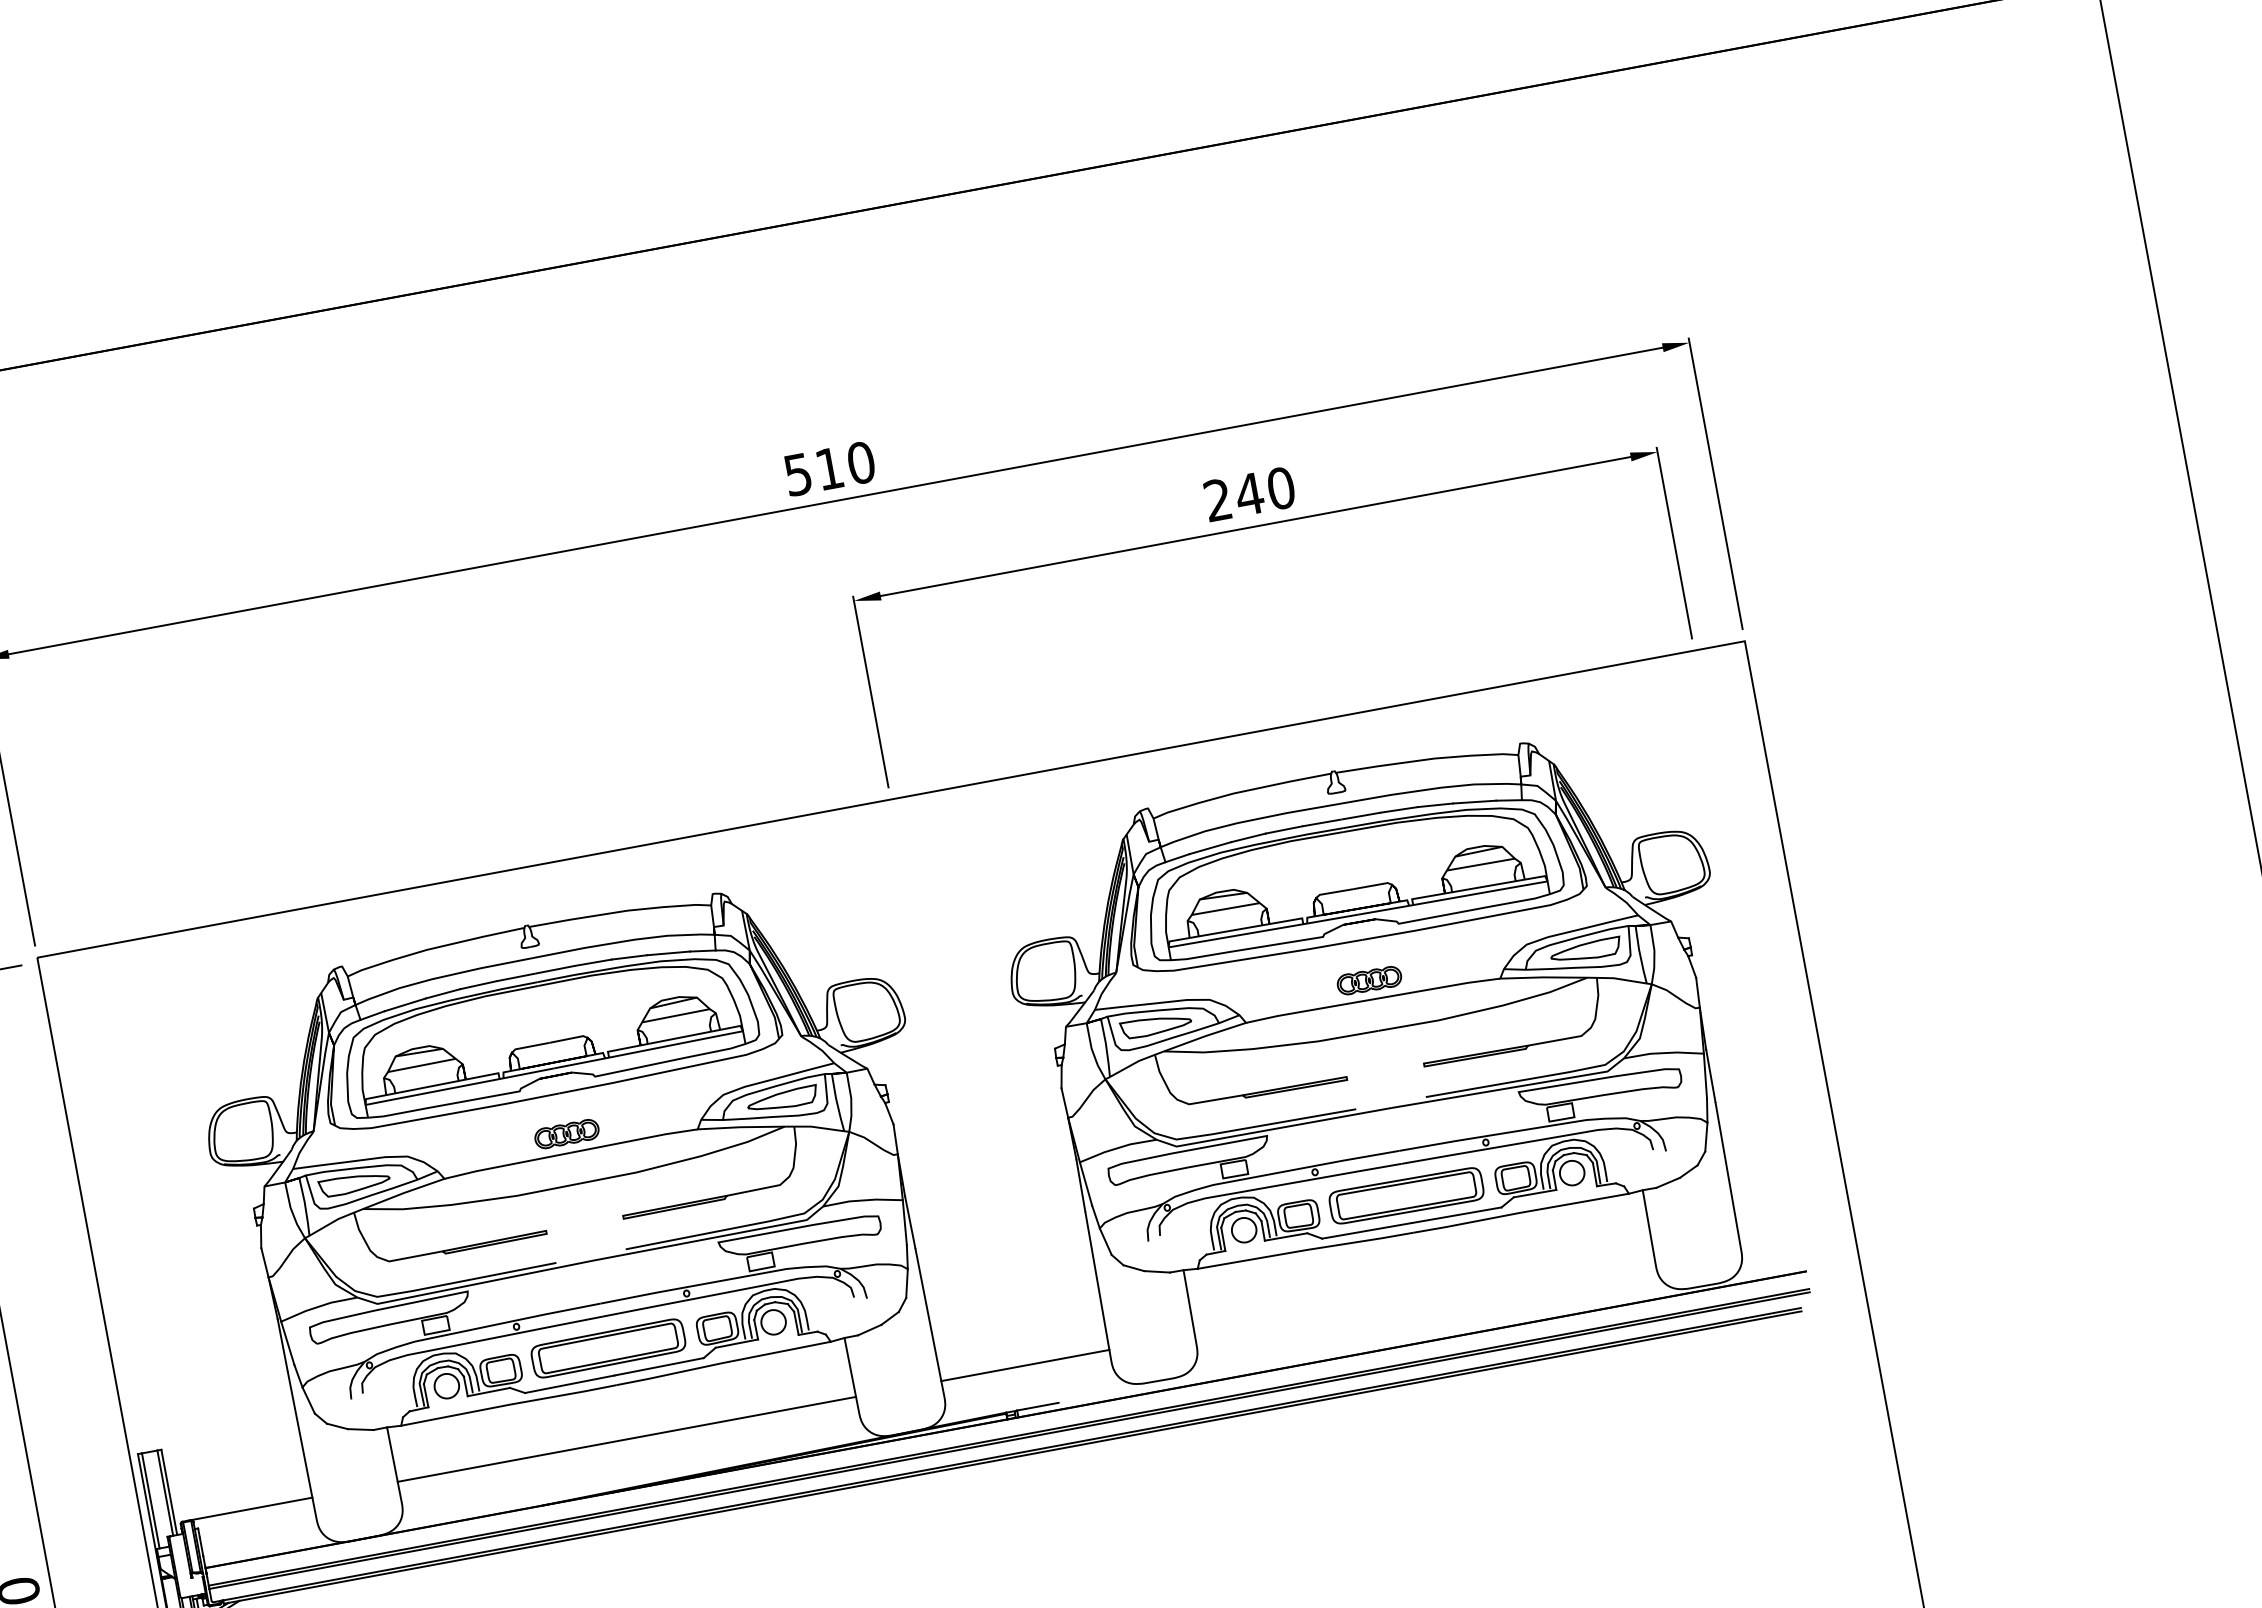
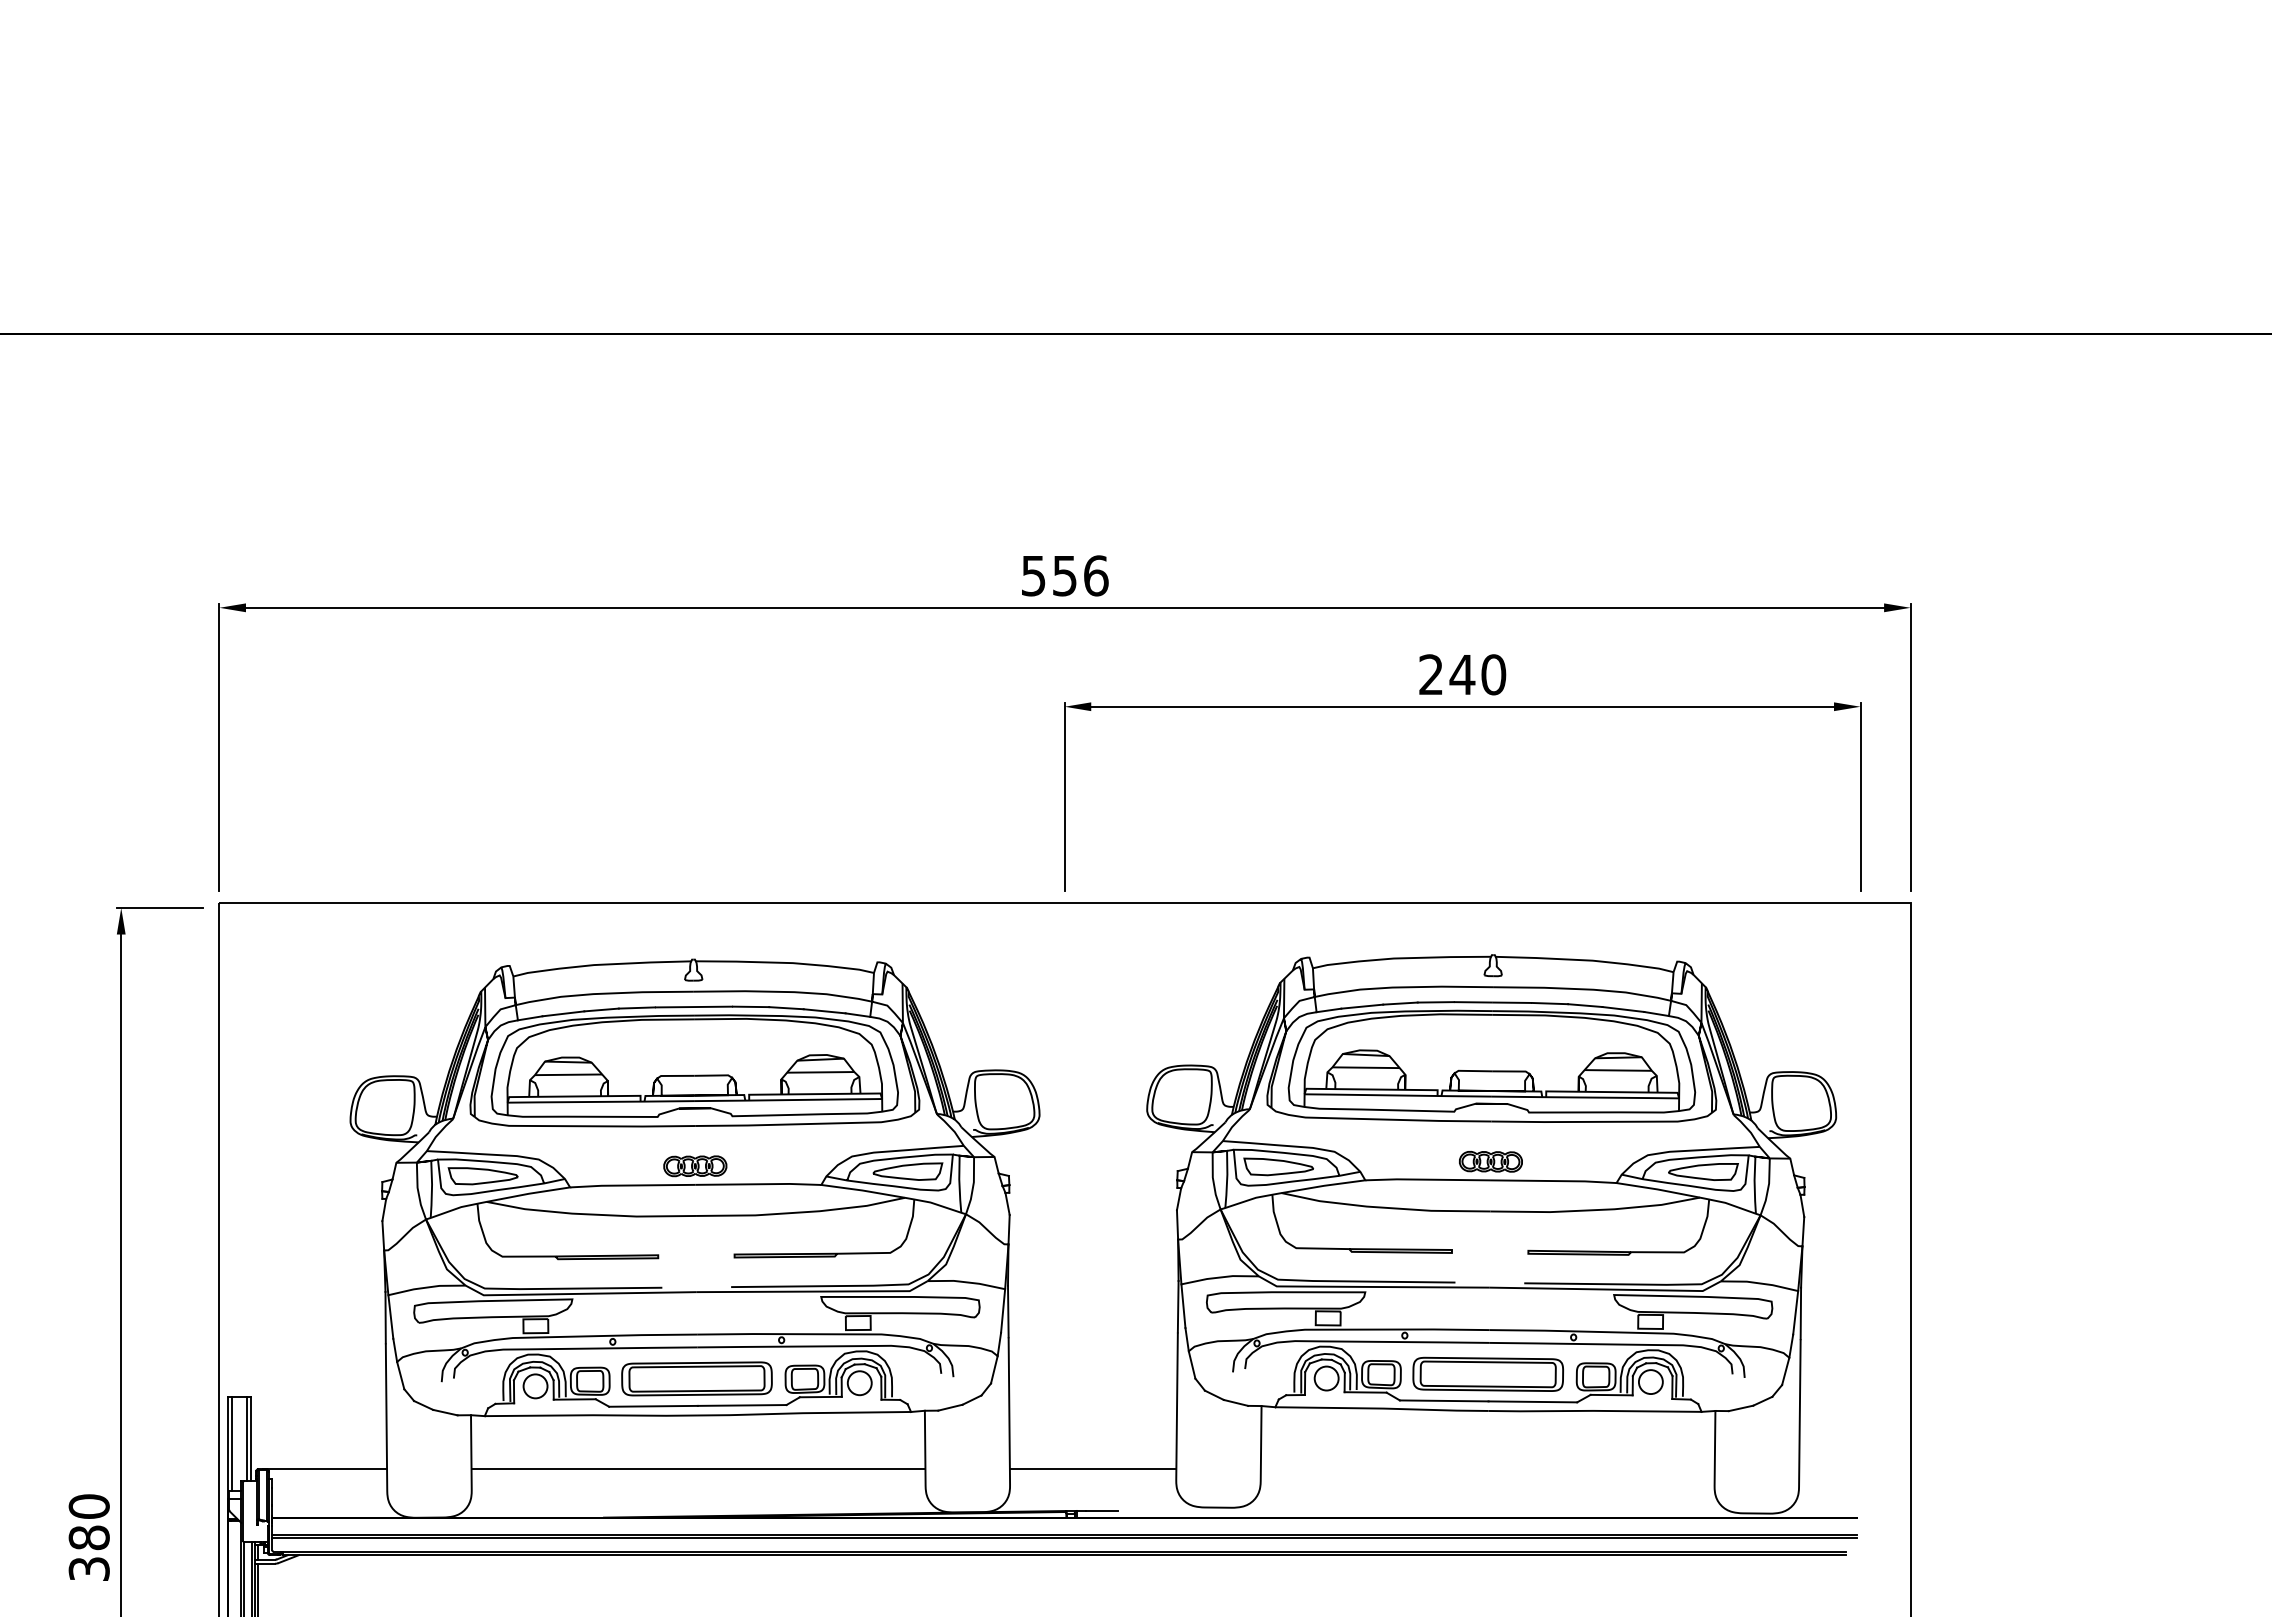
text: (845, 465) -> (1080, 575), 510 -> 556

